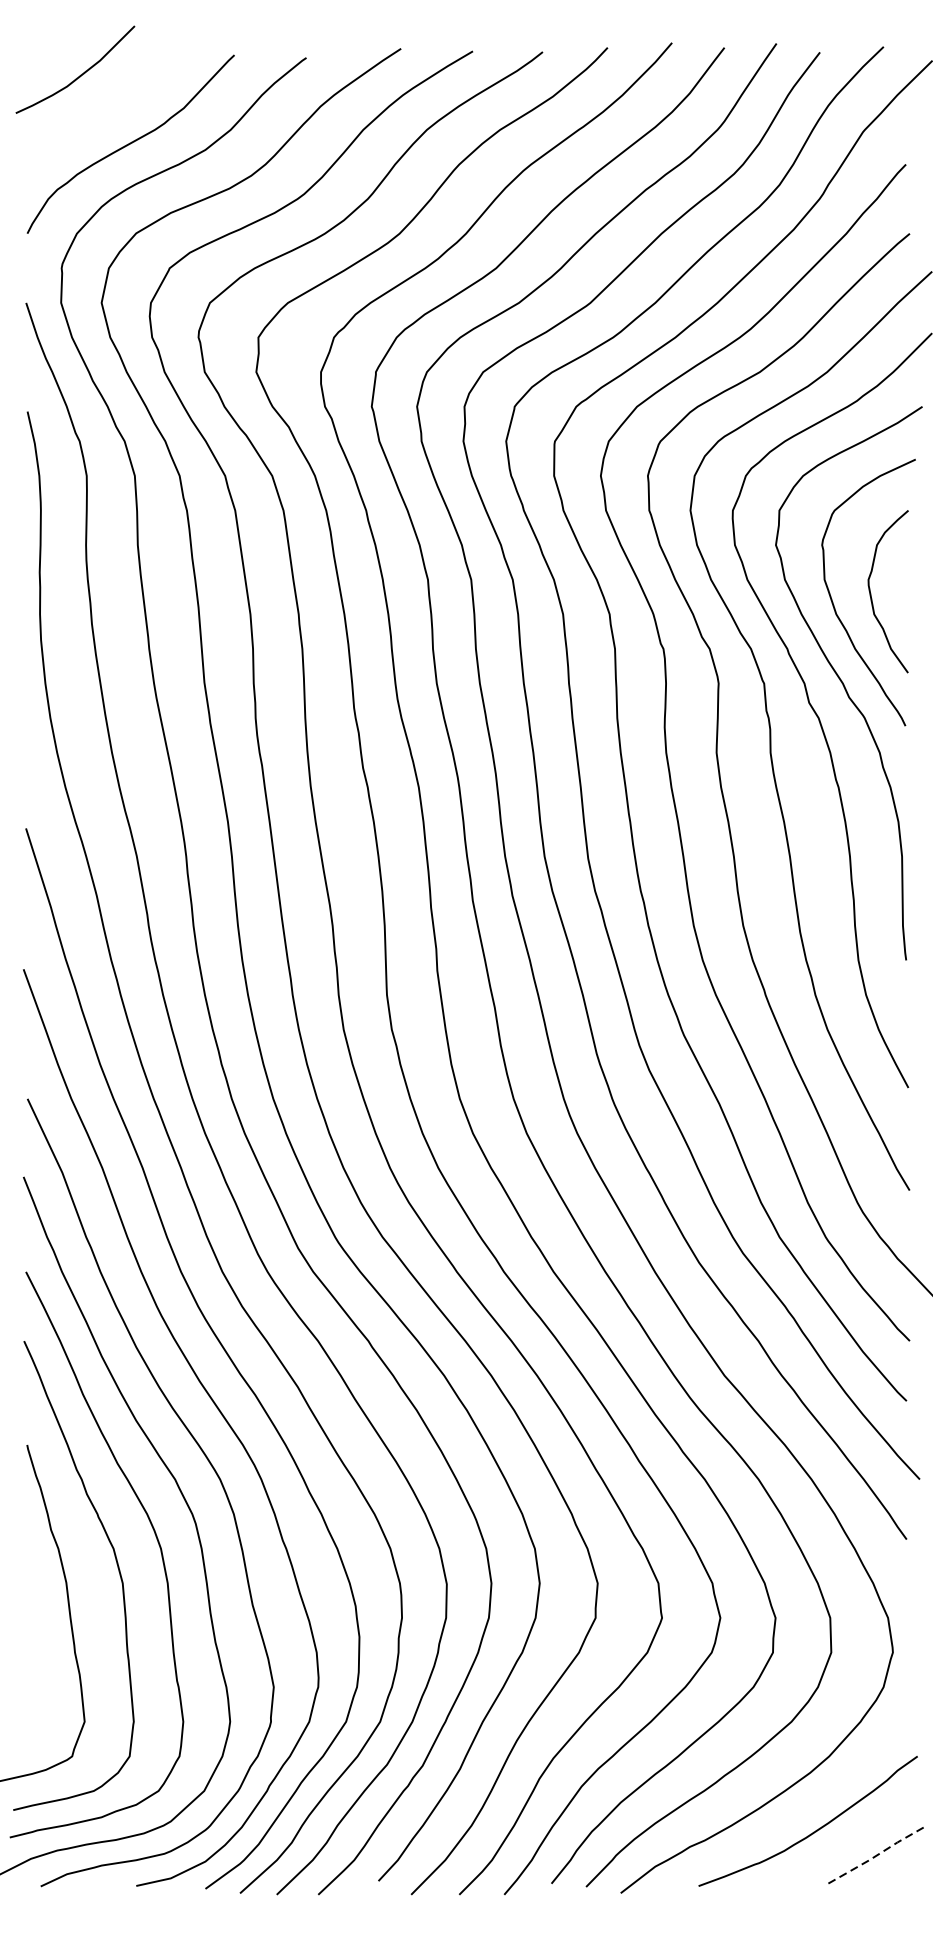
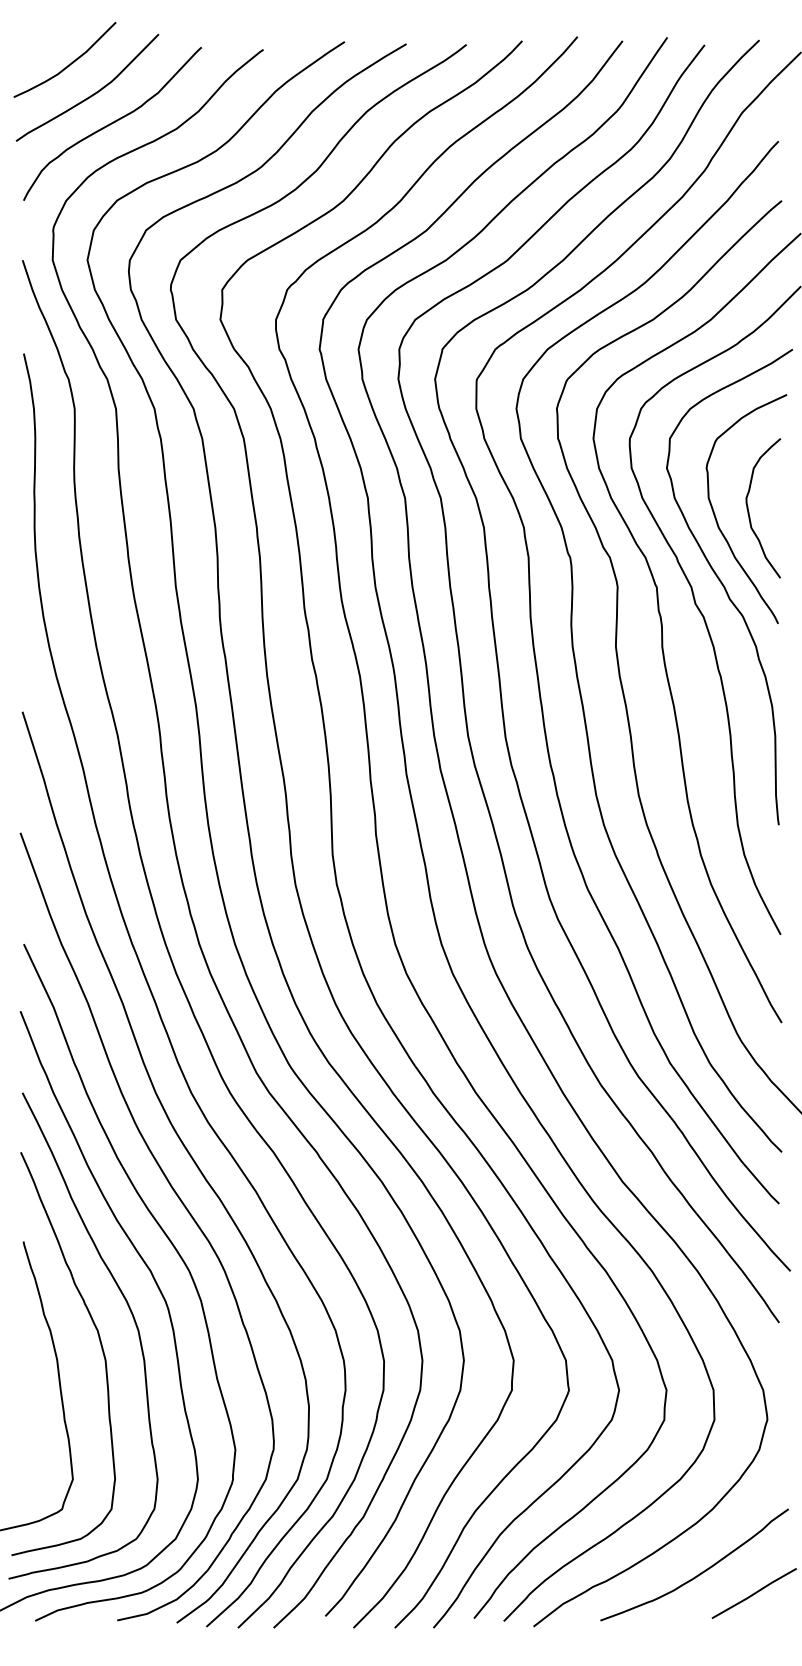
curve: (108, 108) -> (93, 93), added
line: (877, 1854) -> (754, 1593), dashed -> solid

